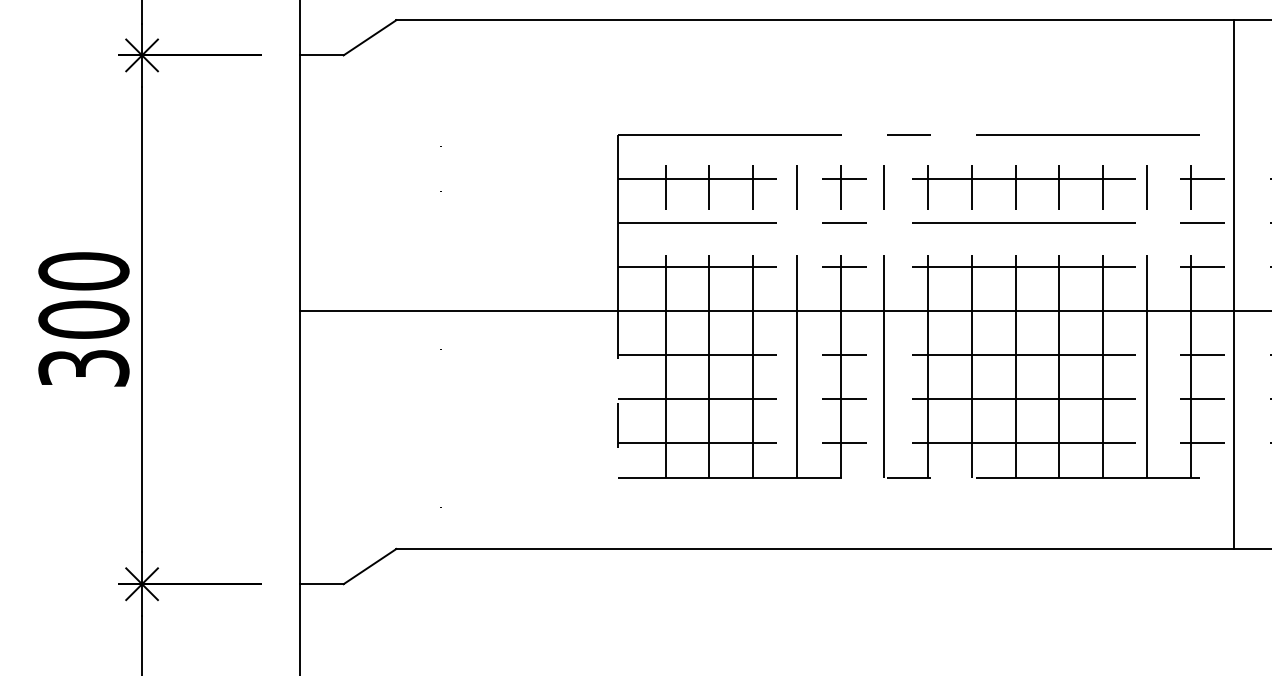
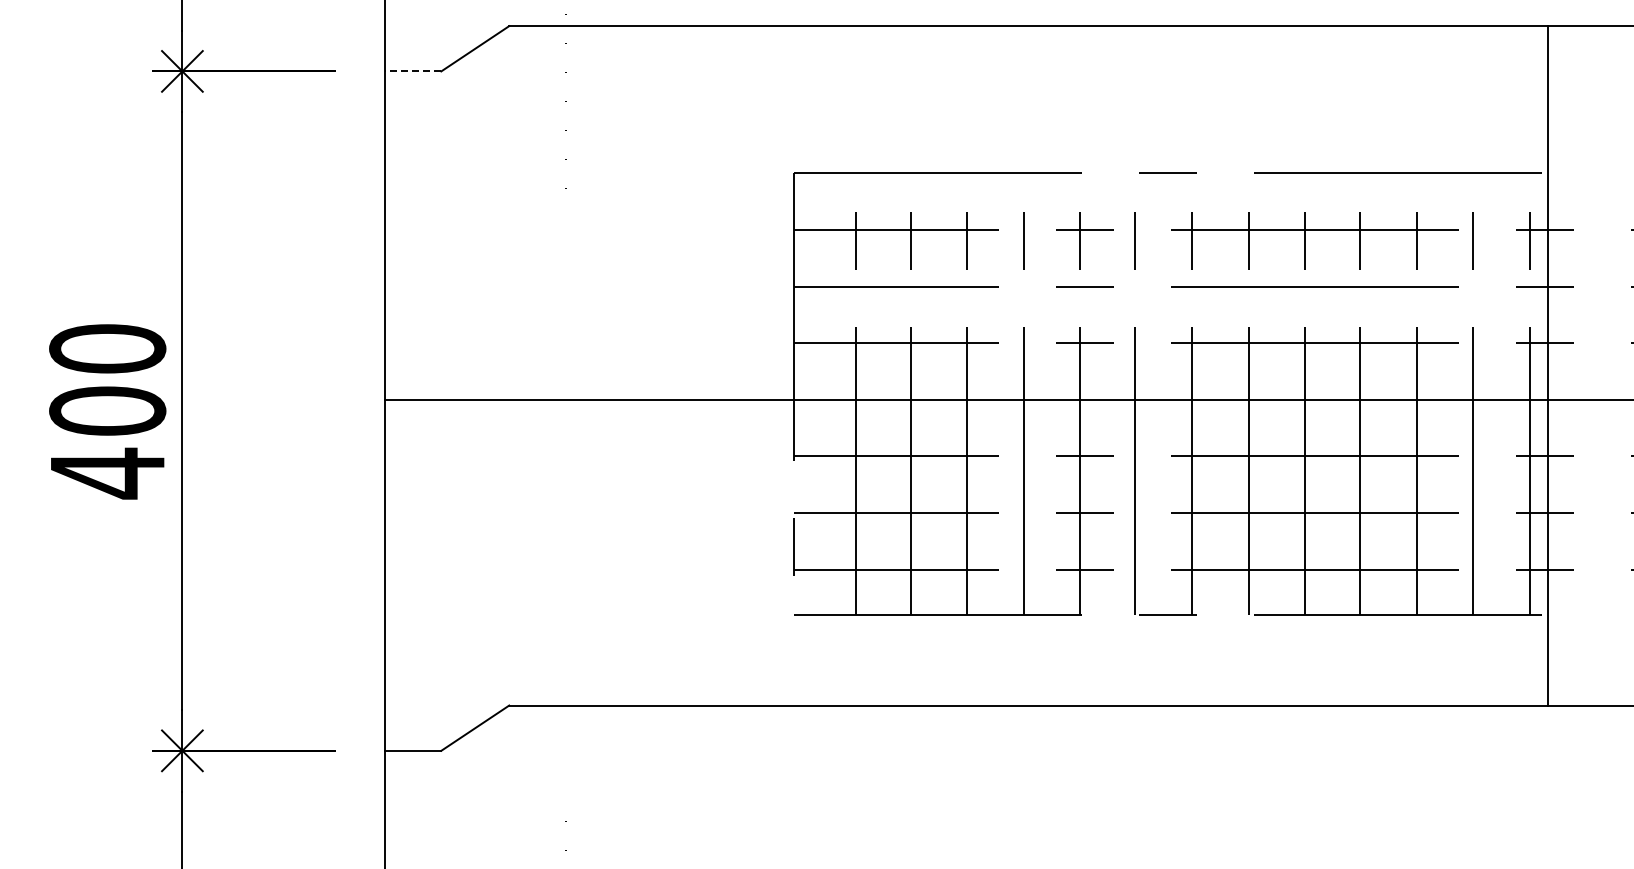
line: (321, 55) -> (412, 71), solid -> dashed
line: (1233, 284) -> (1547, 365), moved
text: (83, 368) -> (107, 473), 300 -> 400

